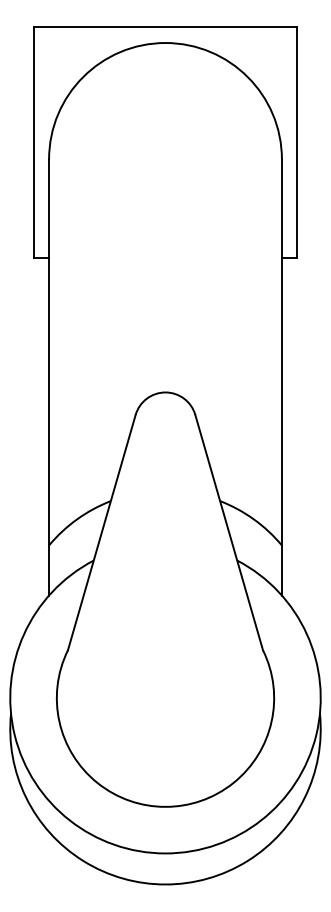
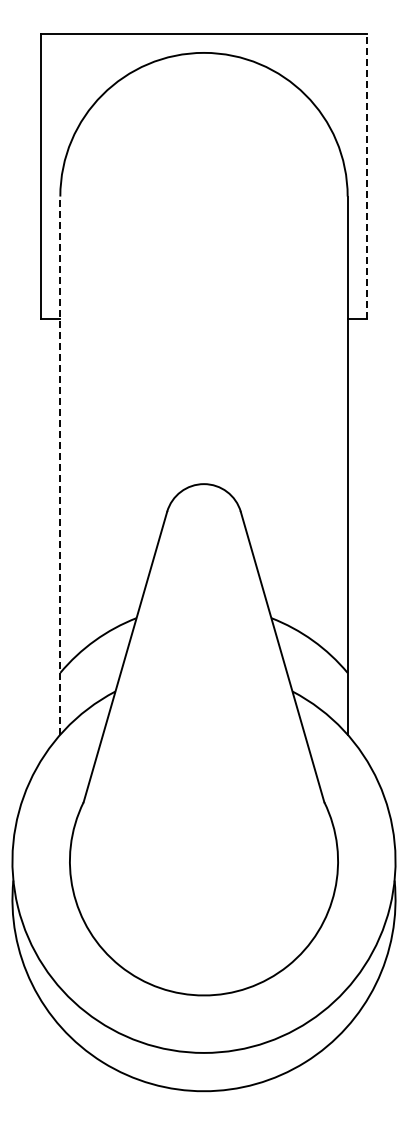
line: (297, 142) -> (366, 175), solid -> dashed
line: (49, 377) -> (60, 465), solid -> dashed

